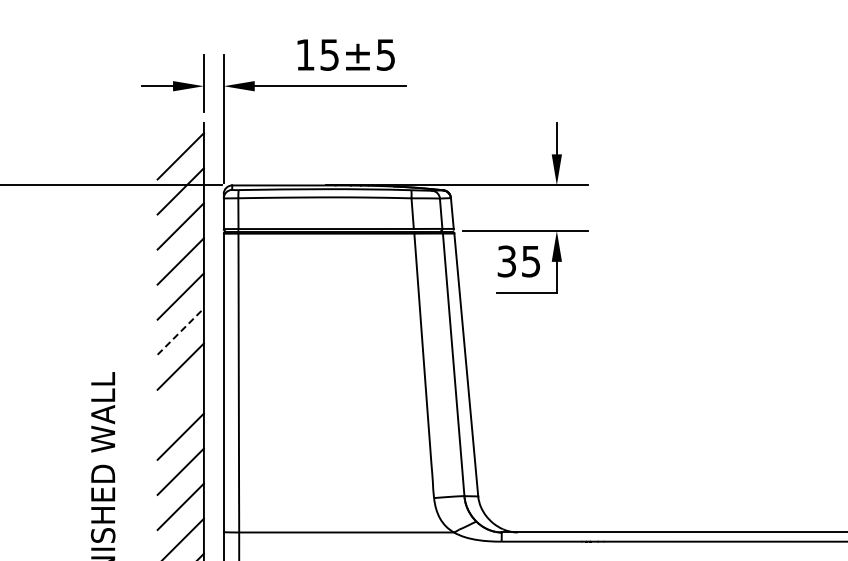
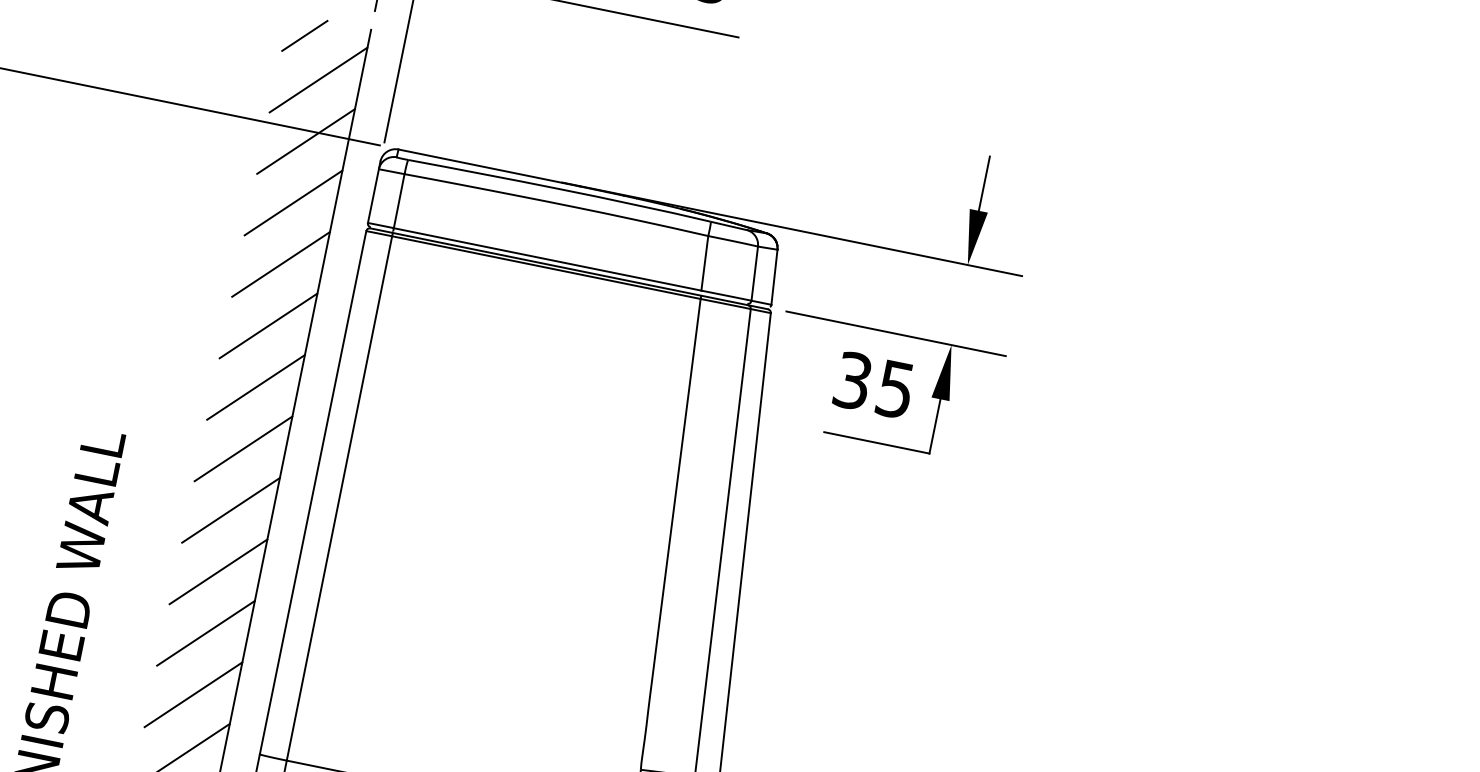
line: (168, 133) -> (305, 35), added
line: (180, 331) -> (255, 387), dashed -> solid
line: (180, 401) -> (230, 509), added

